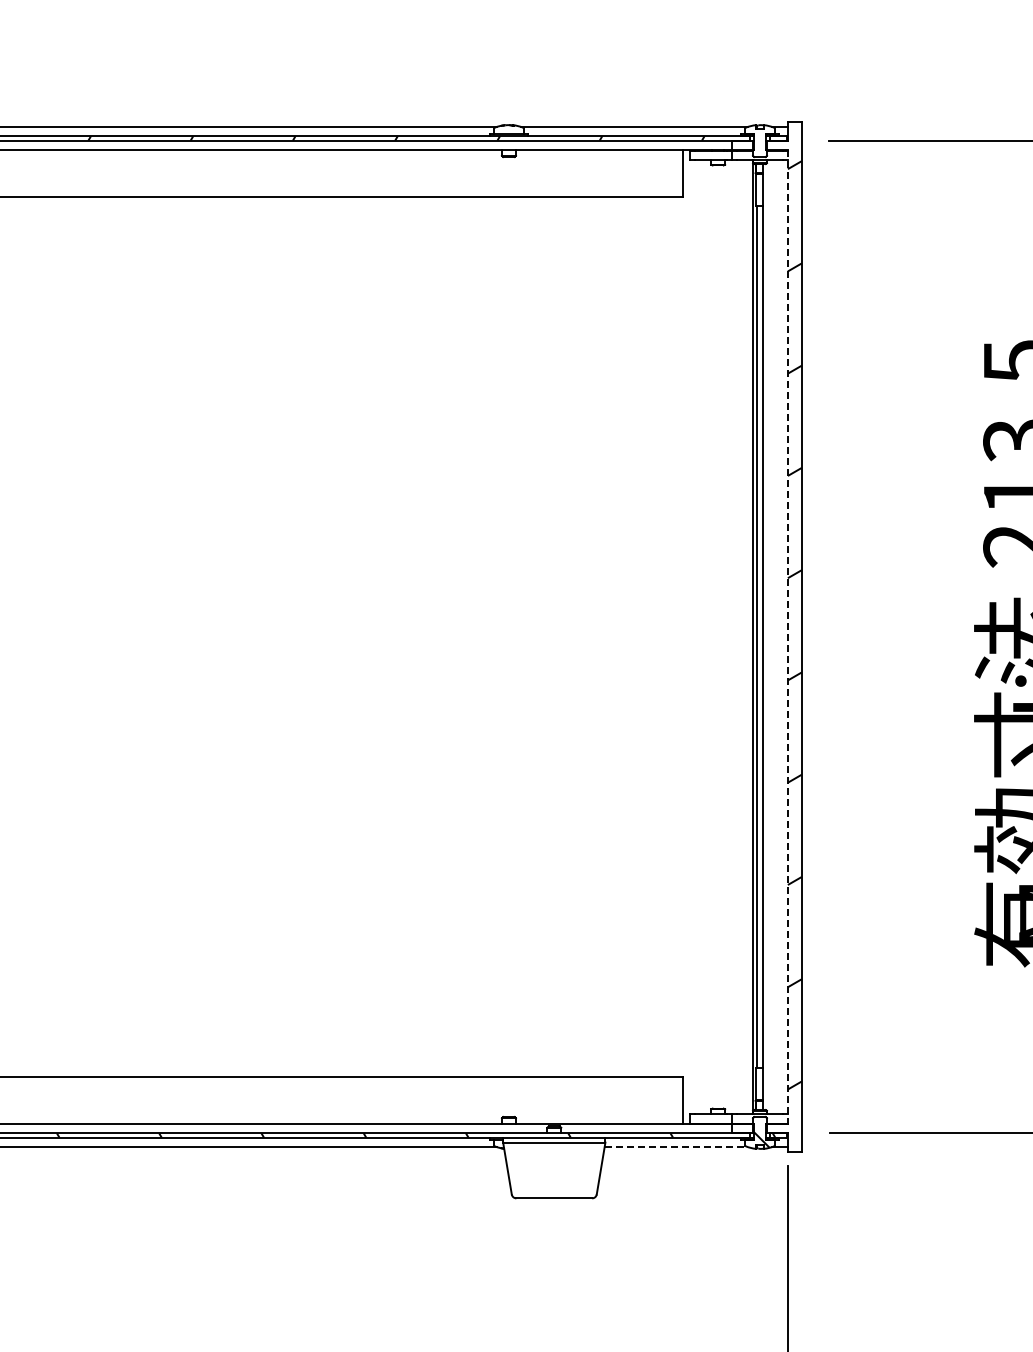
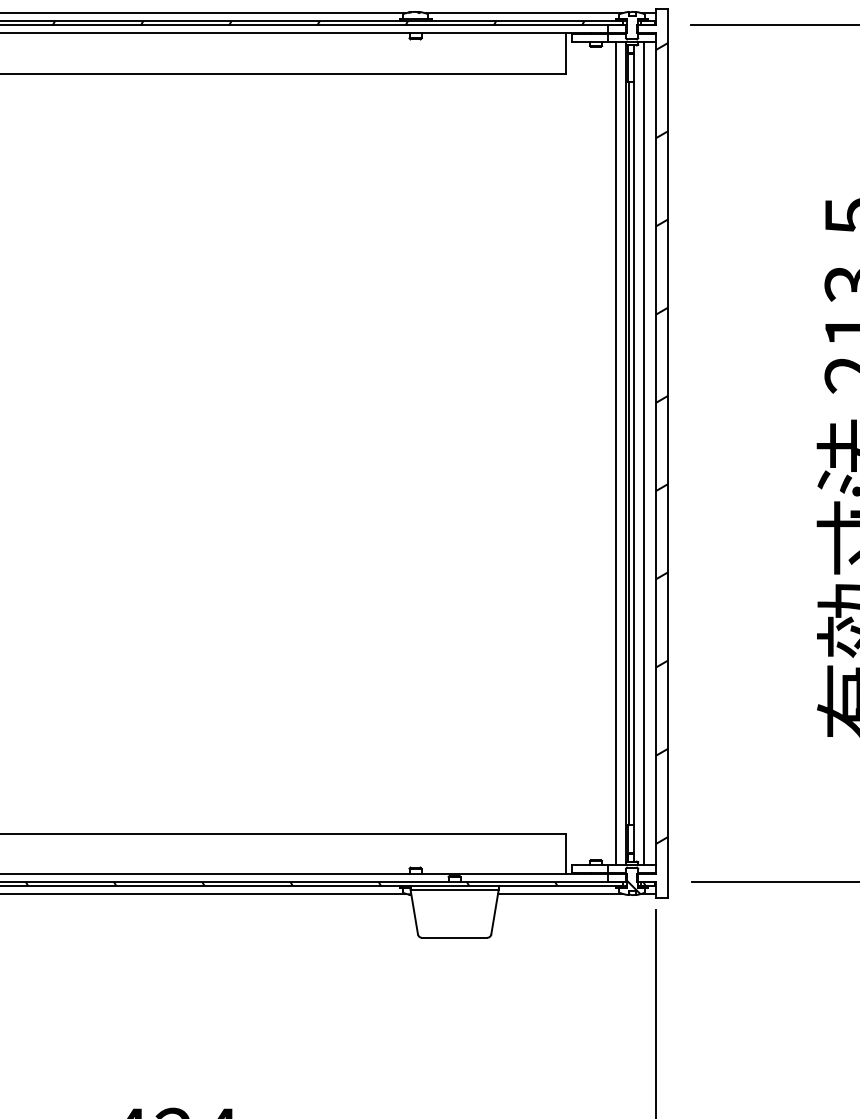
line: (741, 636) -> (616, 453), added
line: (773, 636) -> (643, 453), added
line: (787, 637) -> (655, 453), dashed -> solid
line: (676, 1147) -> (560, 893), dashed -> solid

